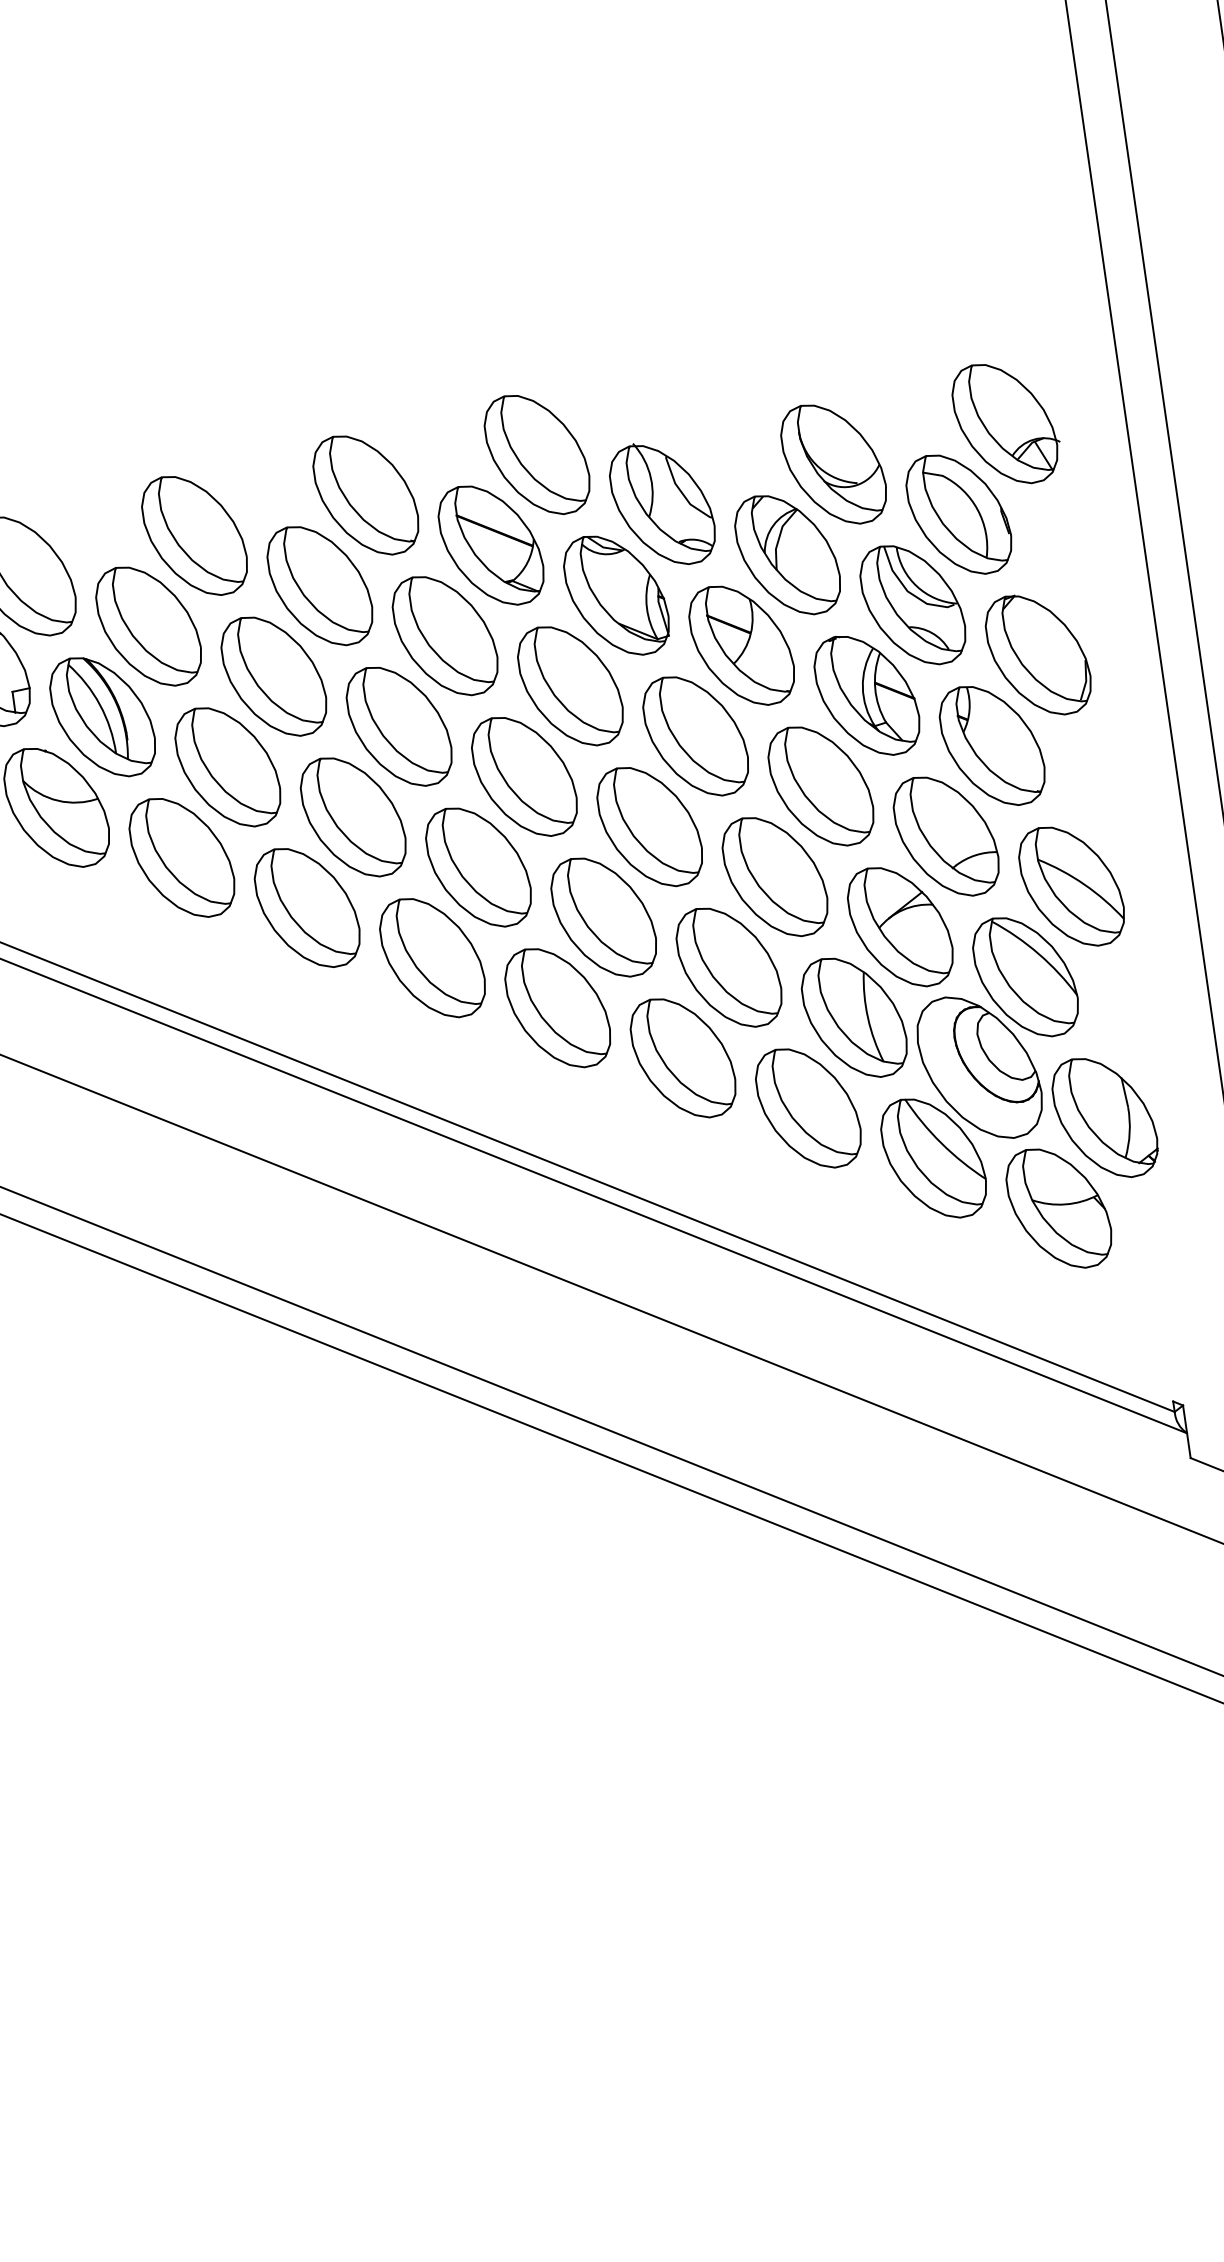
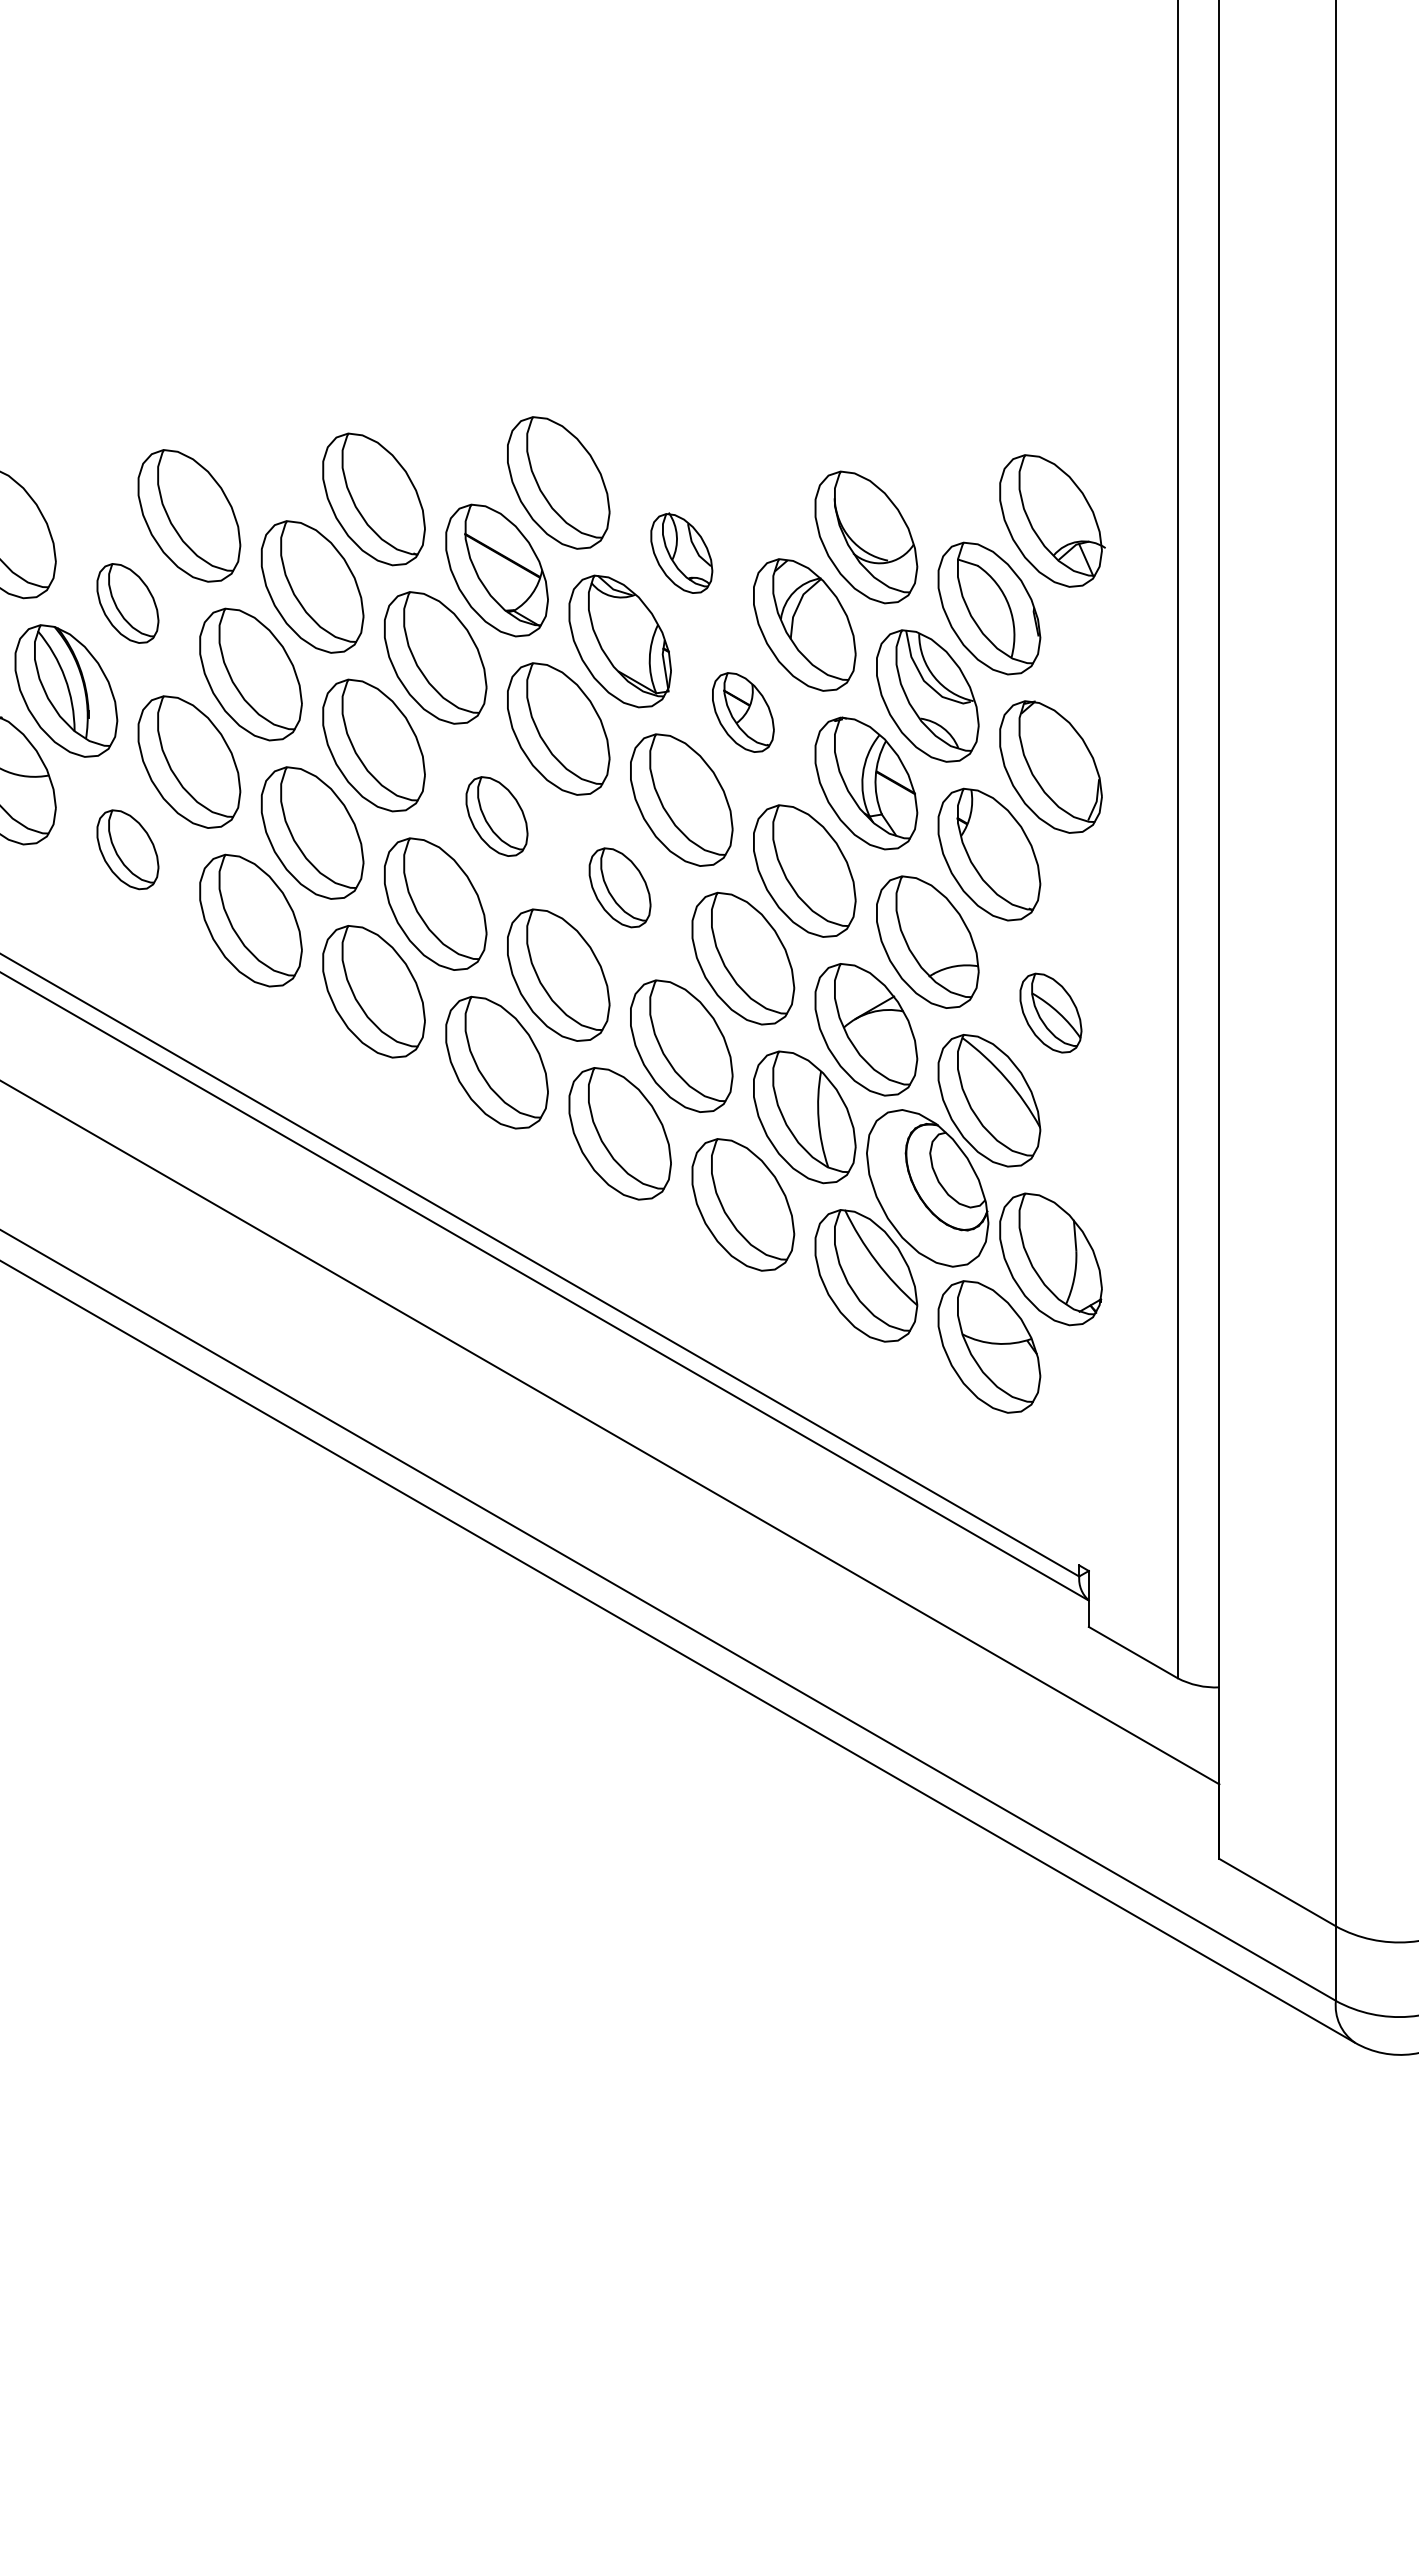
part: (662, 503) -> (681, 552), size x0.6
part: (148, 626) -> (127, 603), size x0.6
part: (742, 645) -> (743, 712), size x0.6
part: (524, 776) -> (496, 816), size x0.6
part: (649, 826) -> (619, 887), size x0.6
part: (181, 857) -> (127, 849), size x0.6
part: (1071, 885) -> (1050, 1012), size x0.6

